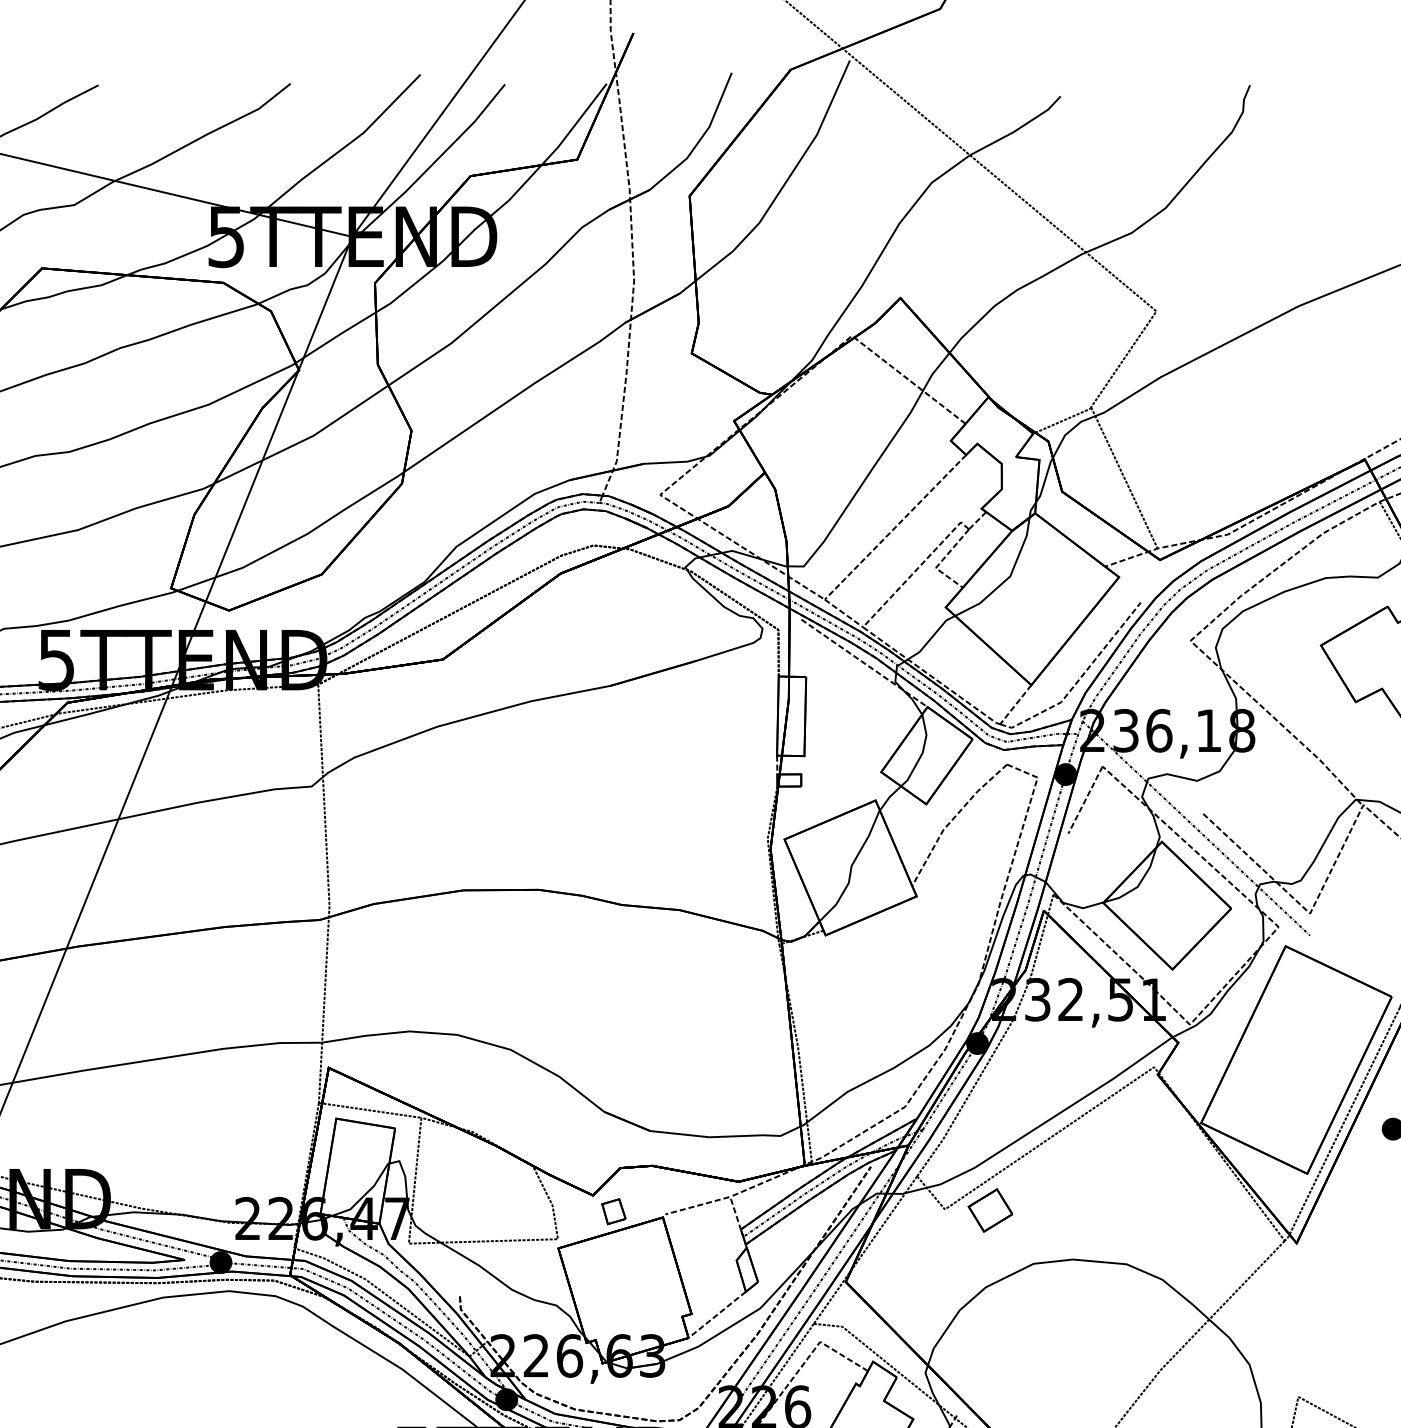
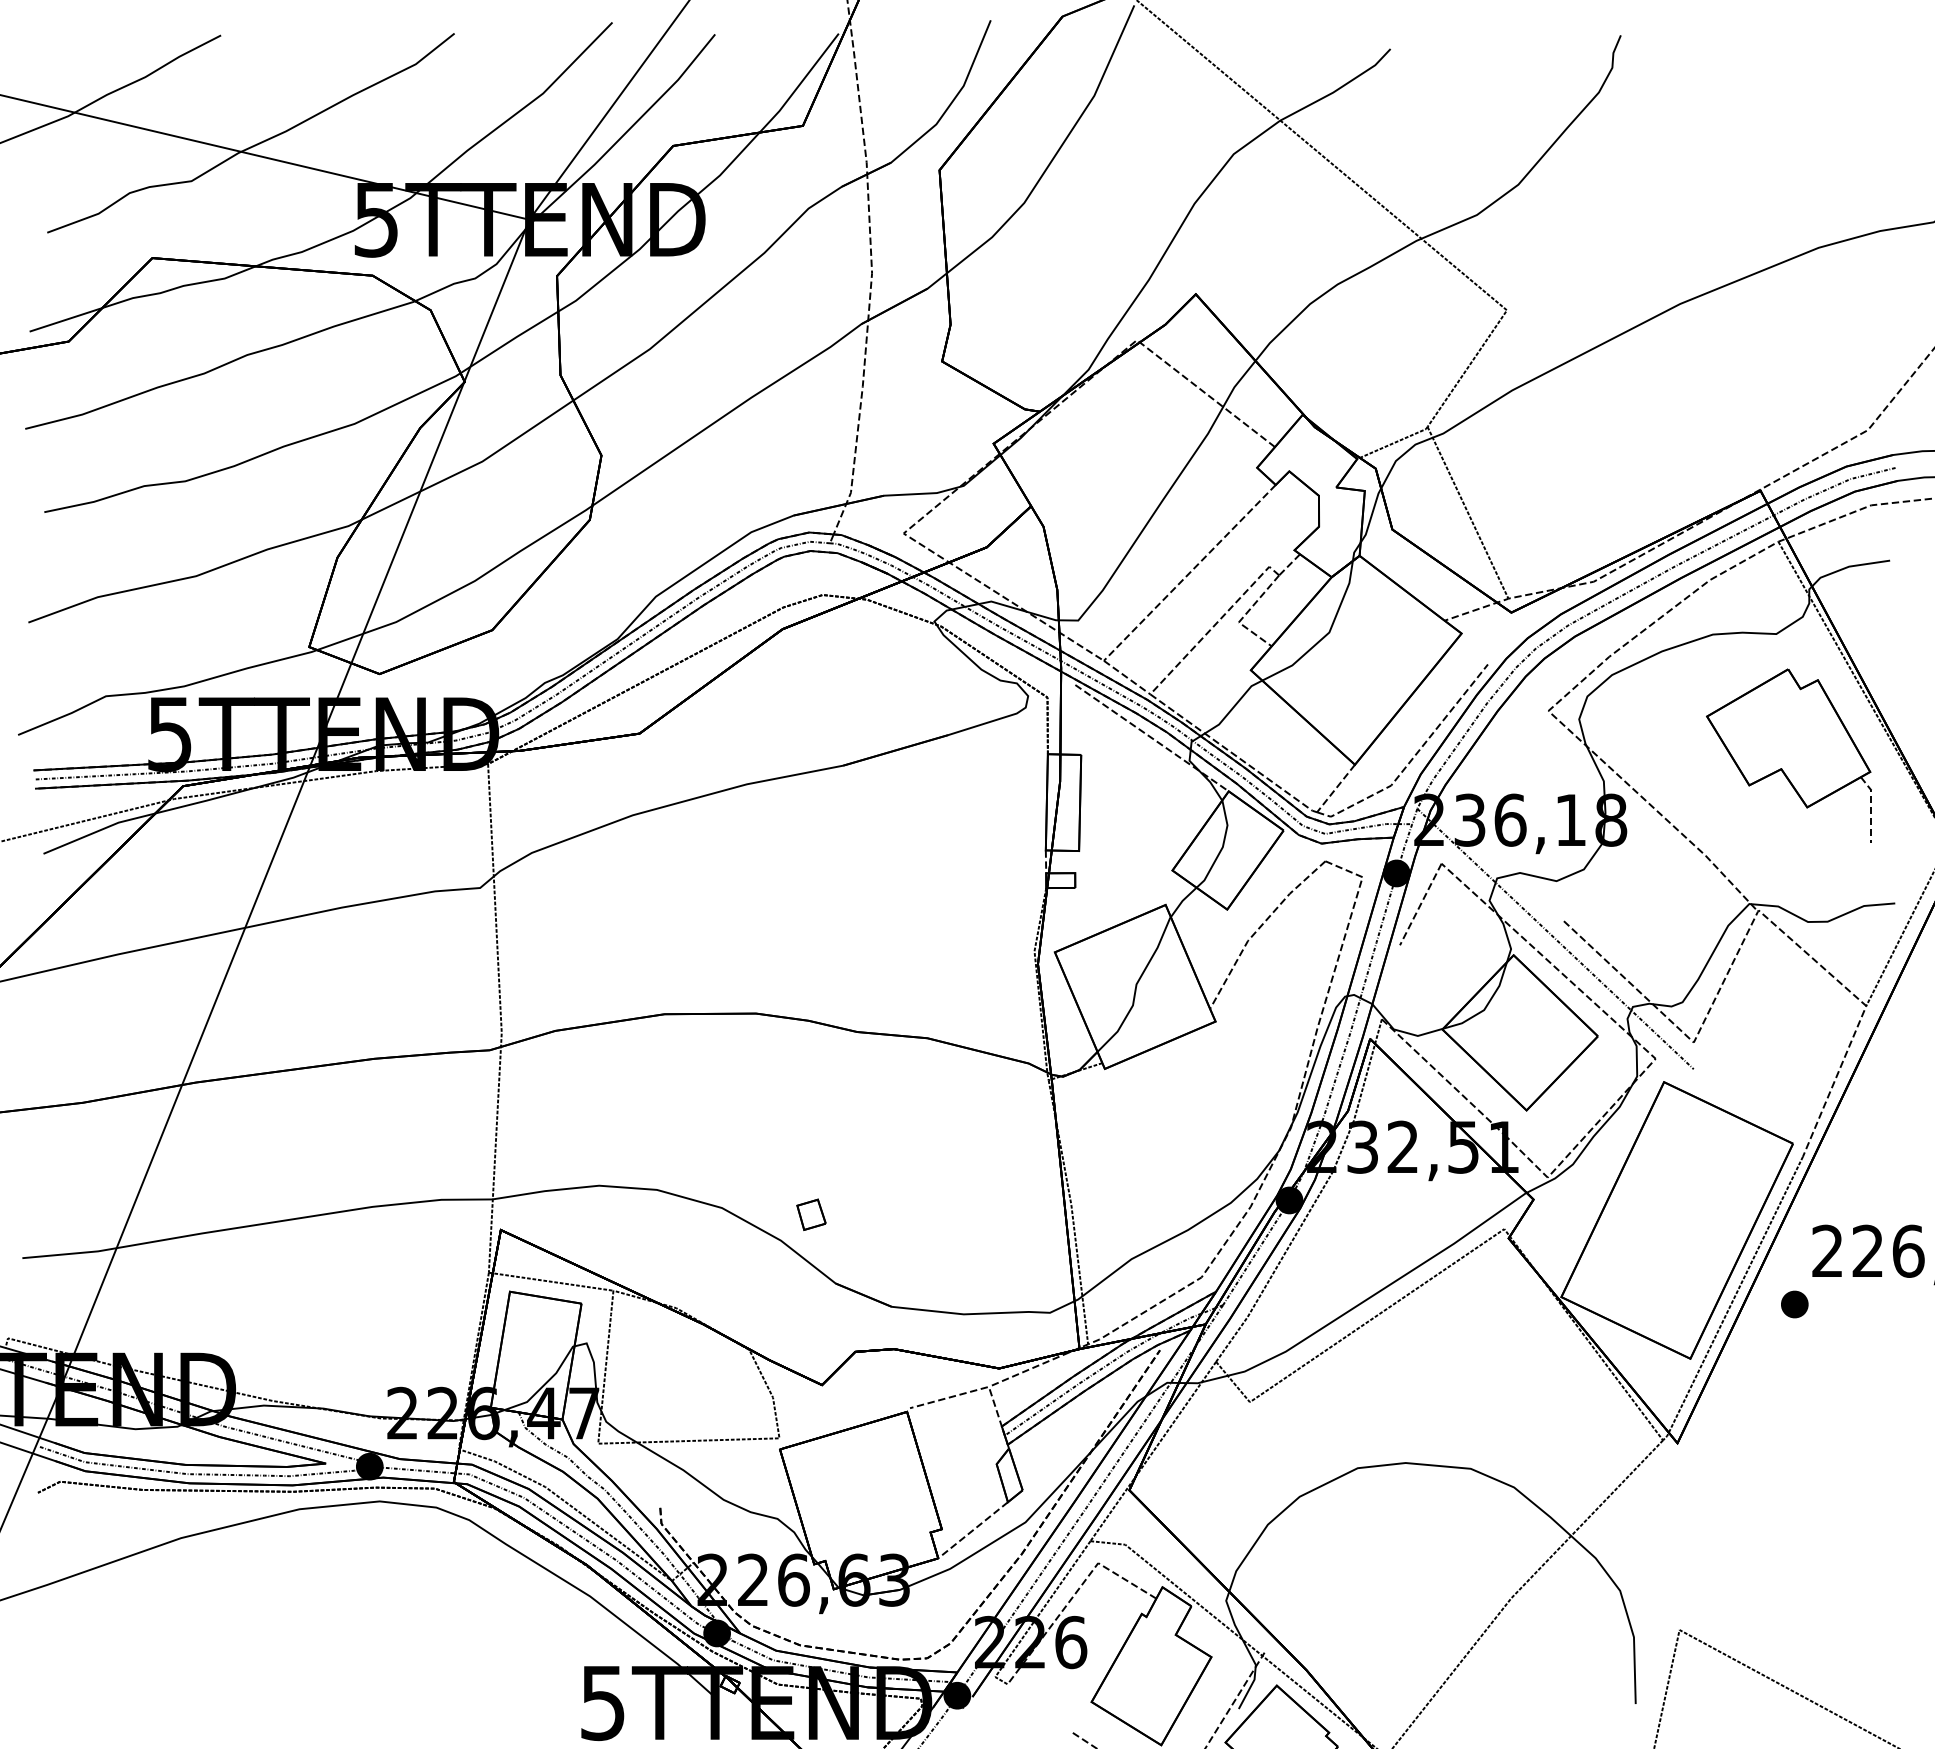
part: (989, 1210) -> (1304, 1403), removed
part: (613, 1211) -> (811, 1214), moved

